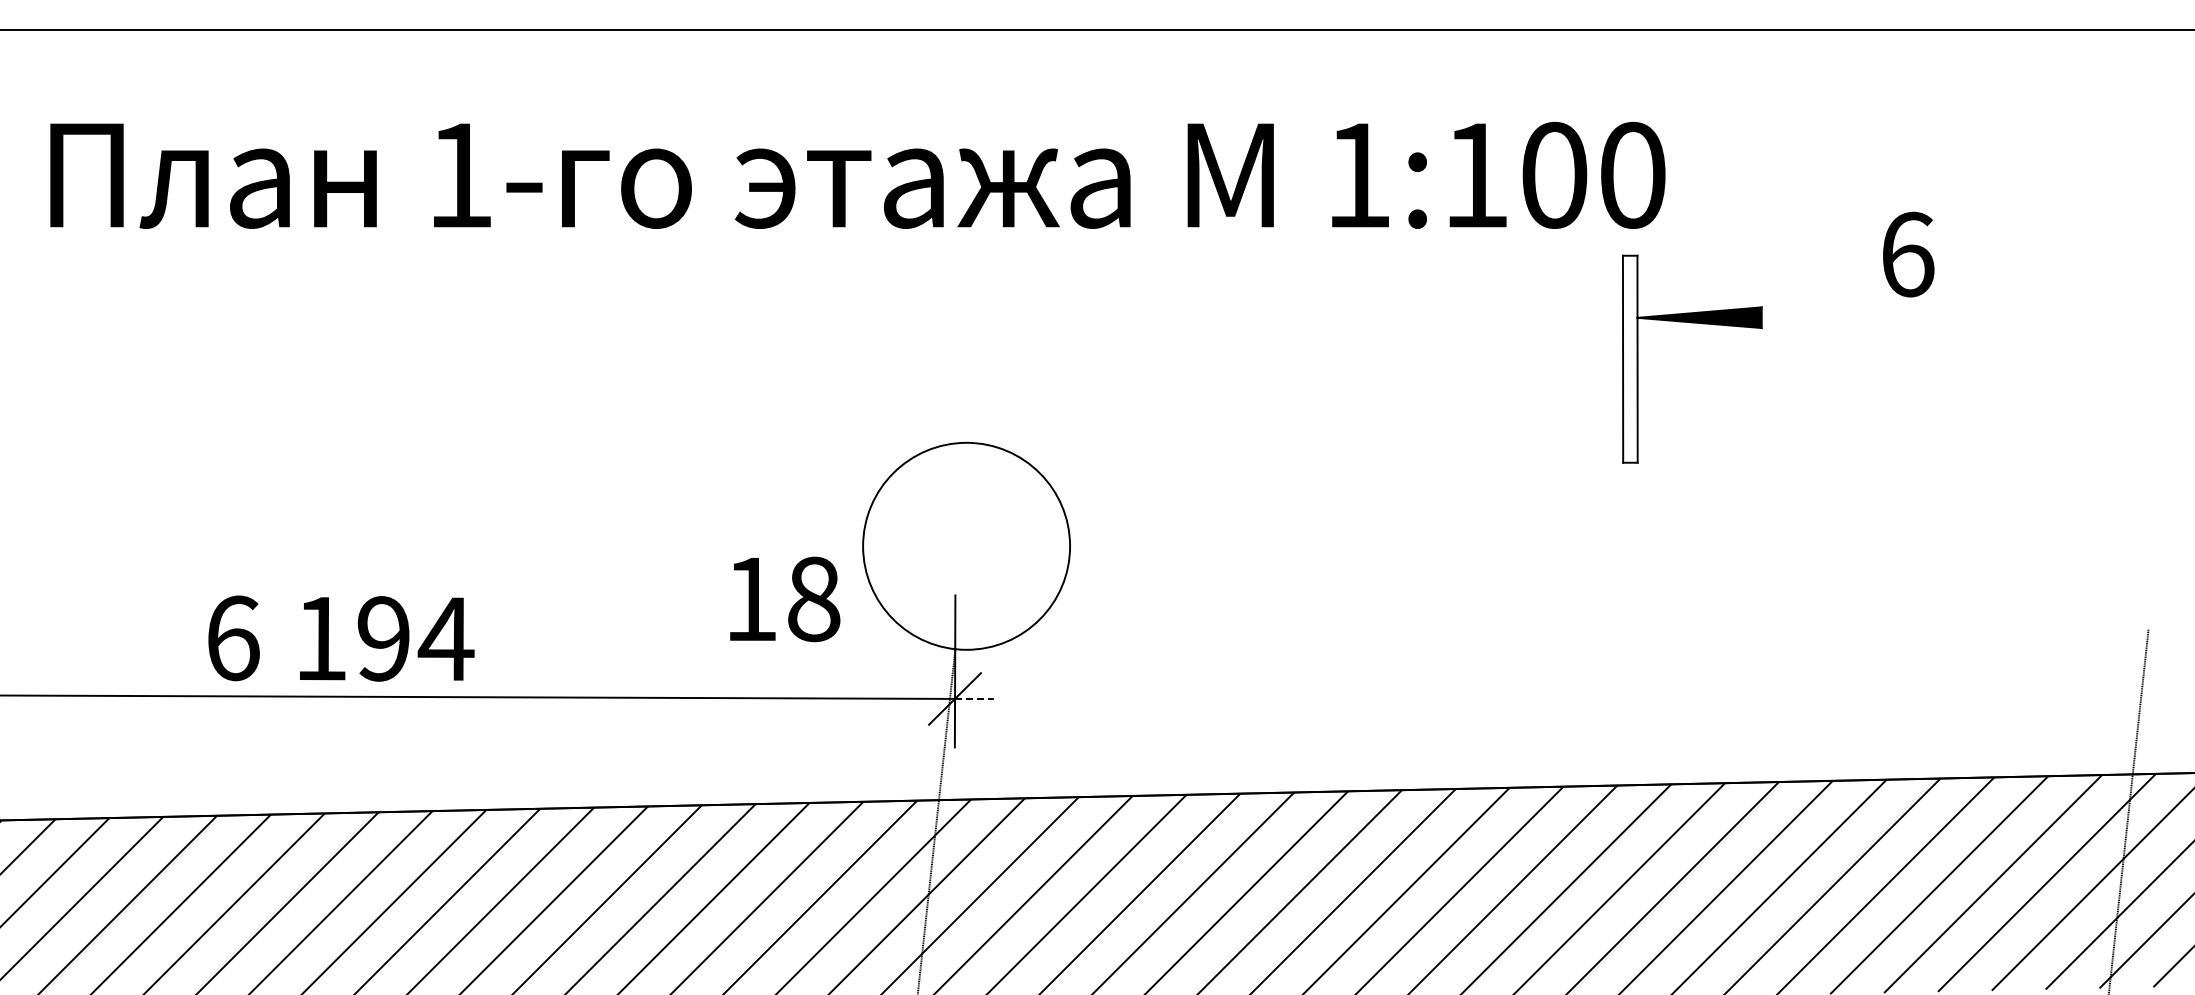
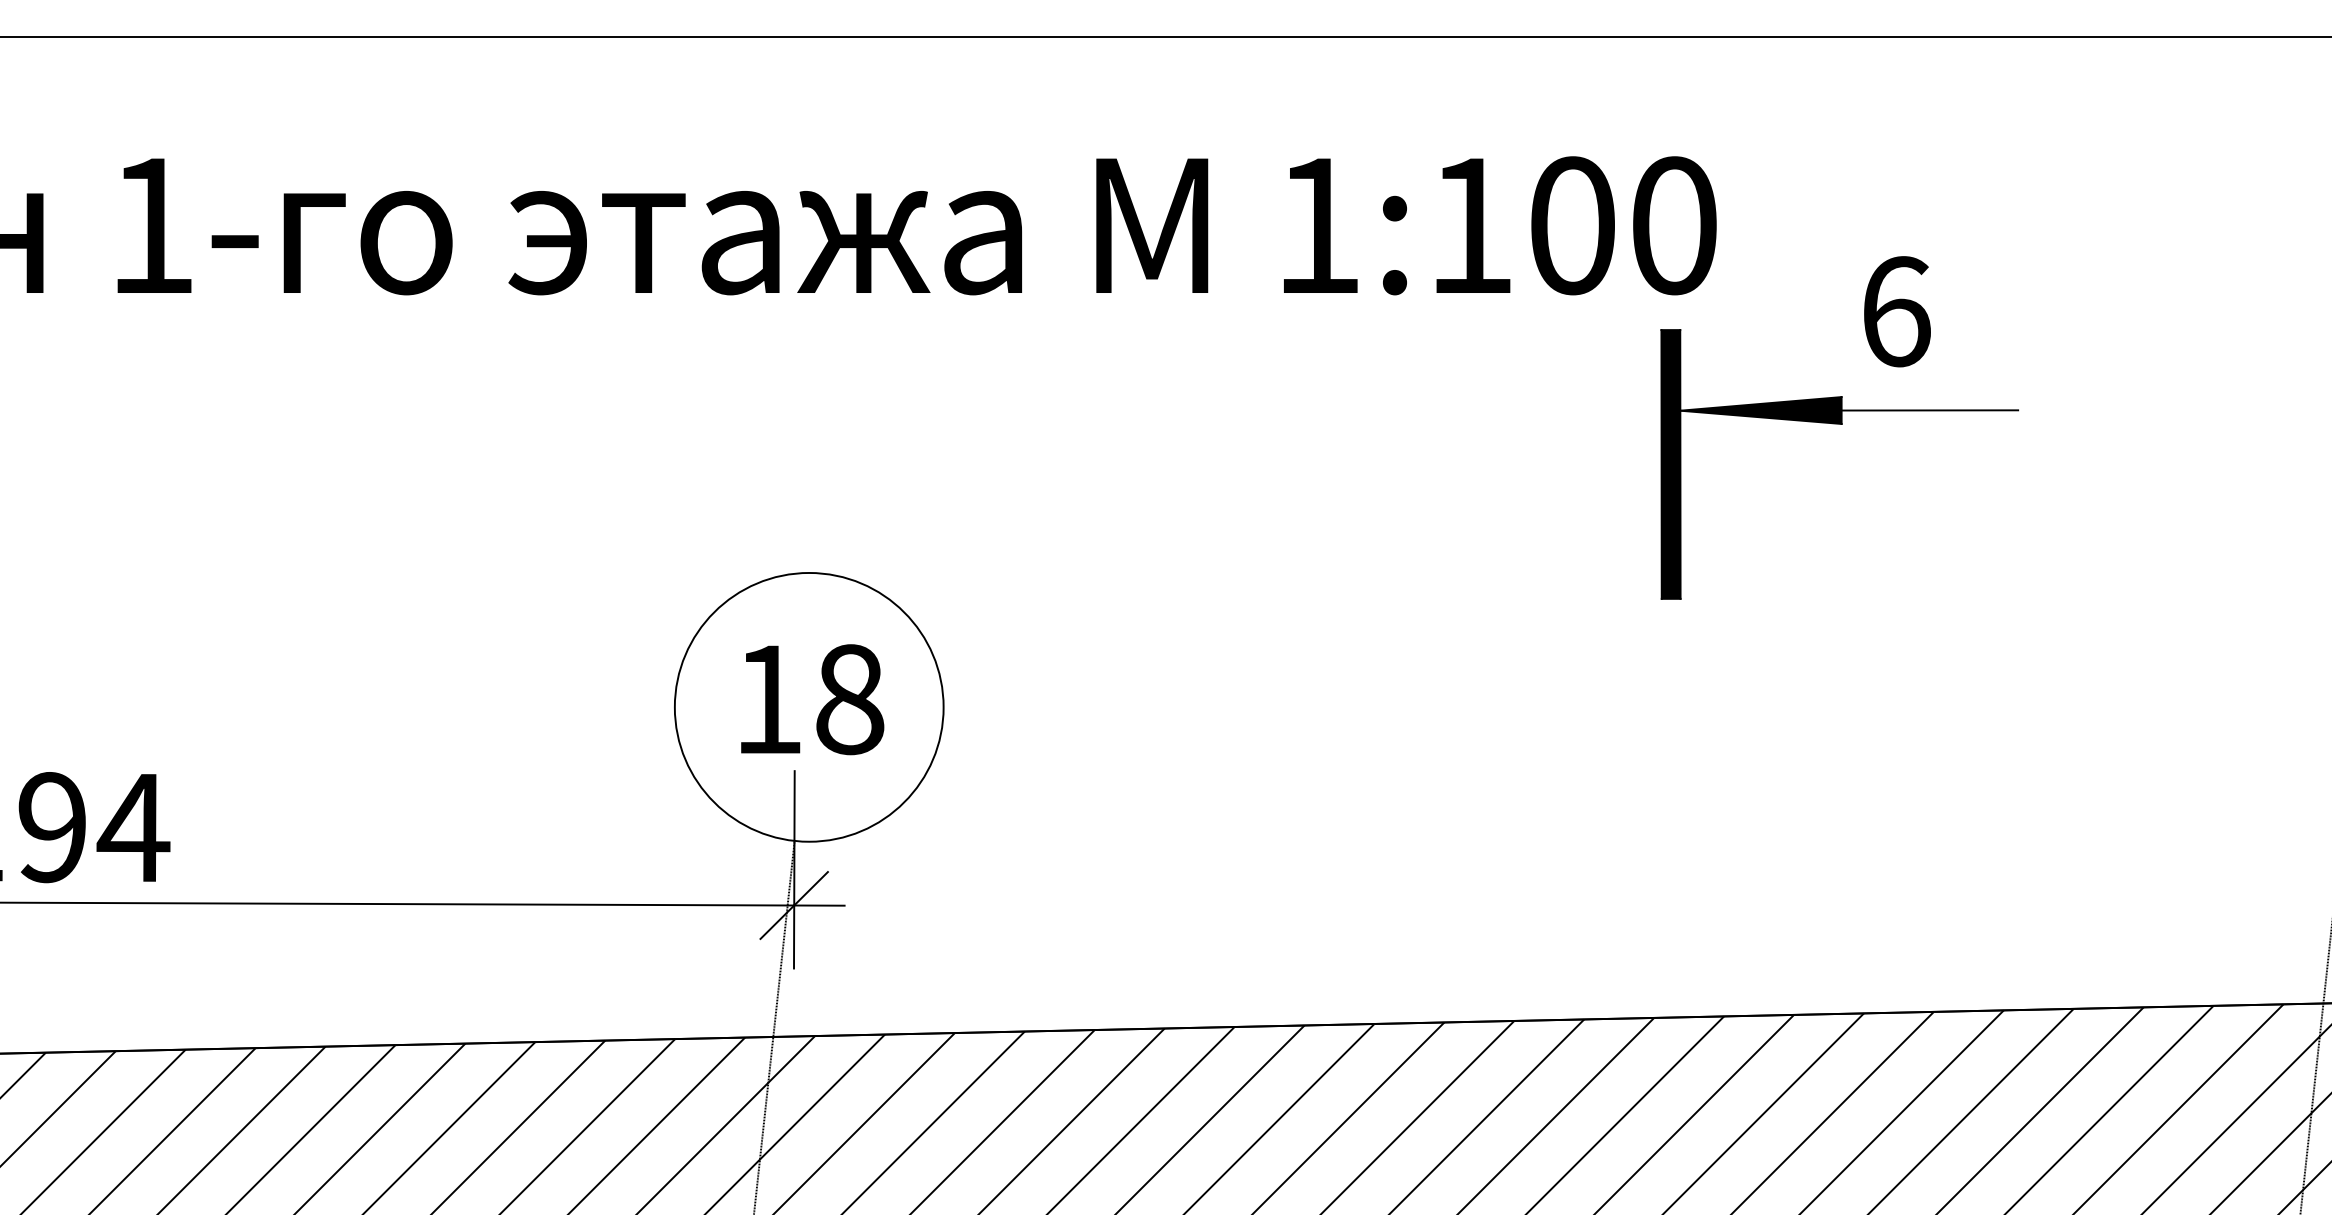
text: (1908, 254) -> (1897, 311), moved
line: (1829, 317) -> (1929, 410), added
fill: (1629, 358) -> (1669, 463), added
text: (785, 599) -> (812, 699), moved
line: (974, 698) -> (819, 904), dashed -> solid

